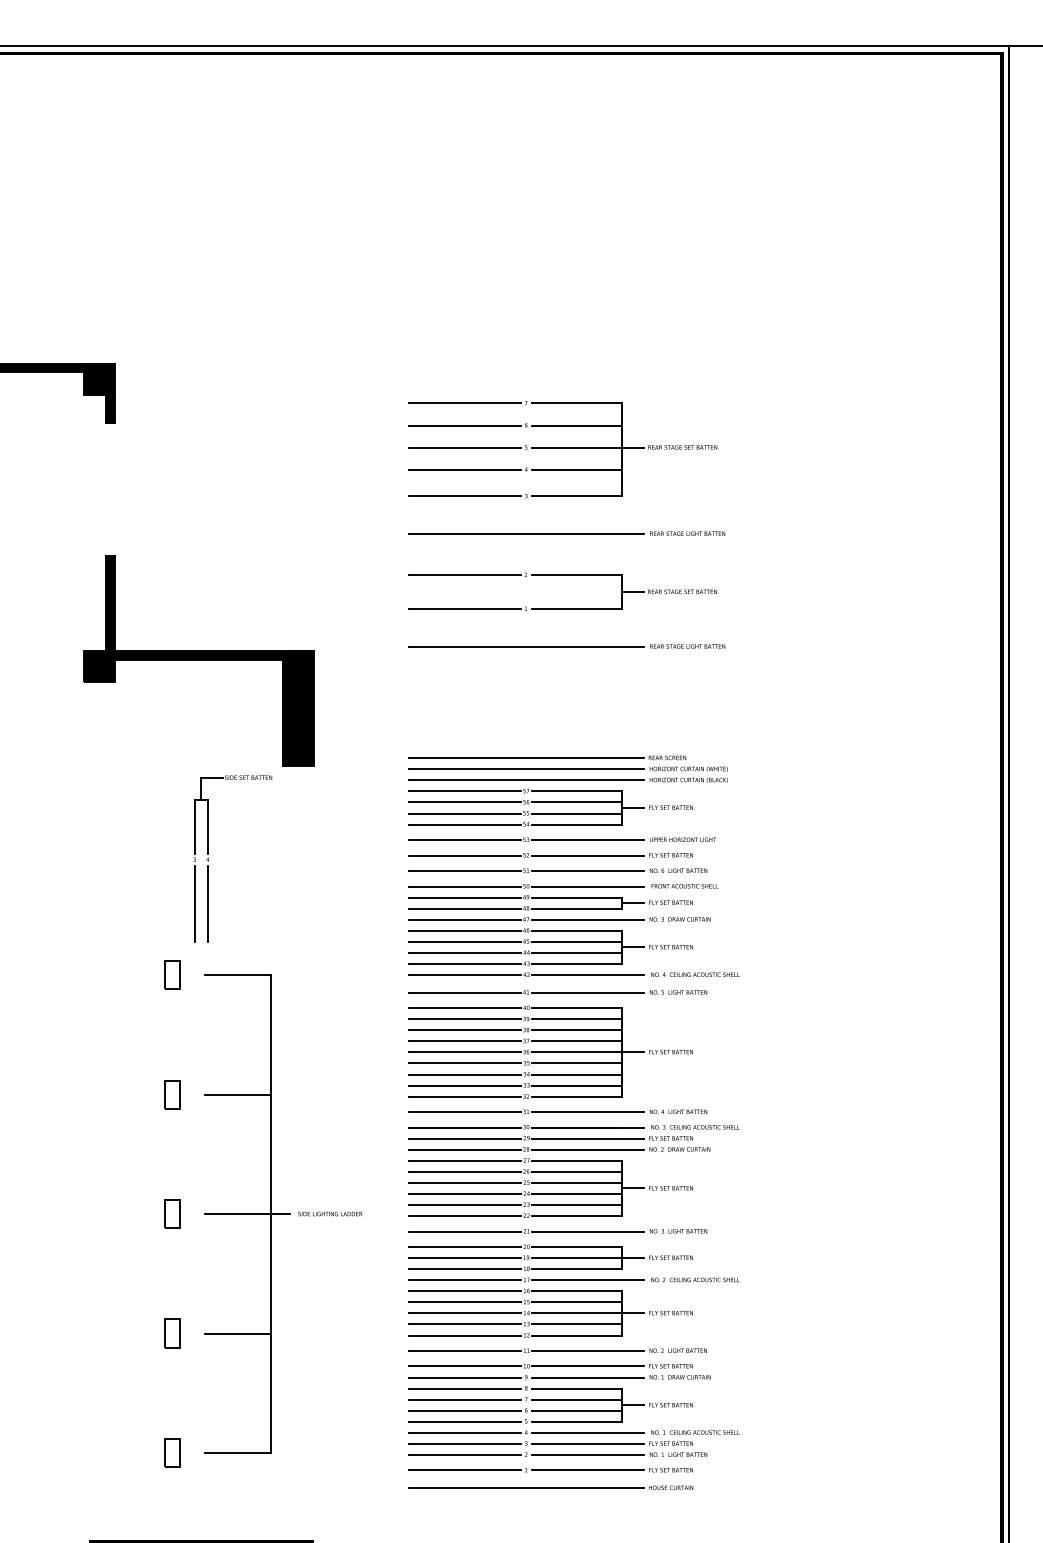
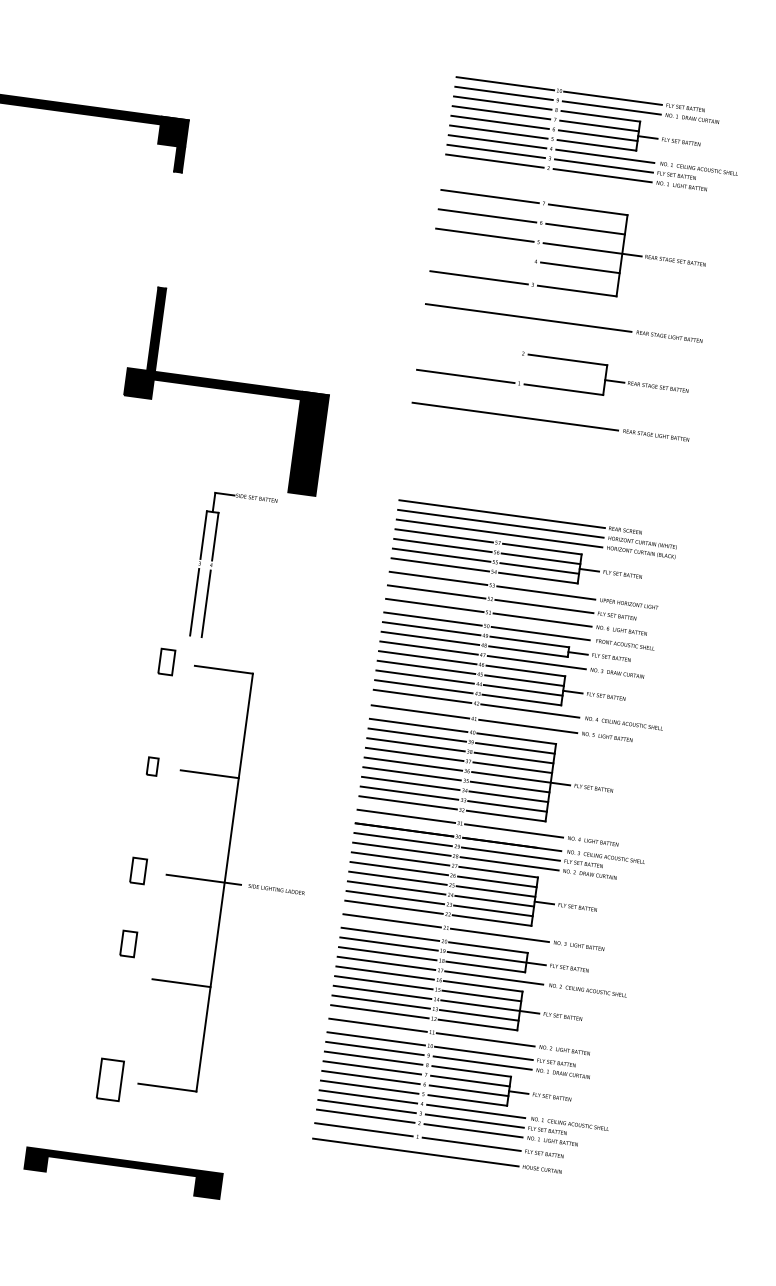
part: (573, 318) -> (595, 135), added
line: (464, 469) -> (482, 254), removed
line: (464, 575) -> (469, 346), removed
part: (172, 1094) -> (152, 766), size x0.7
part: (172, 1333) -> (128, 943), moved
part: (172, 1452) -> (110, 1079), size x1.6

